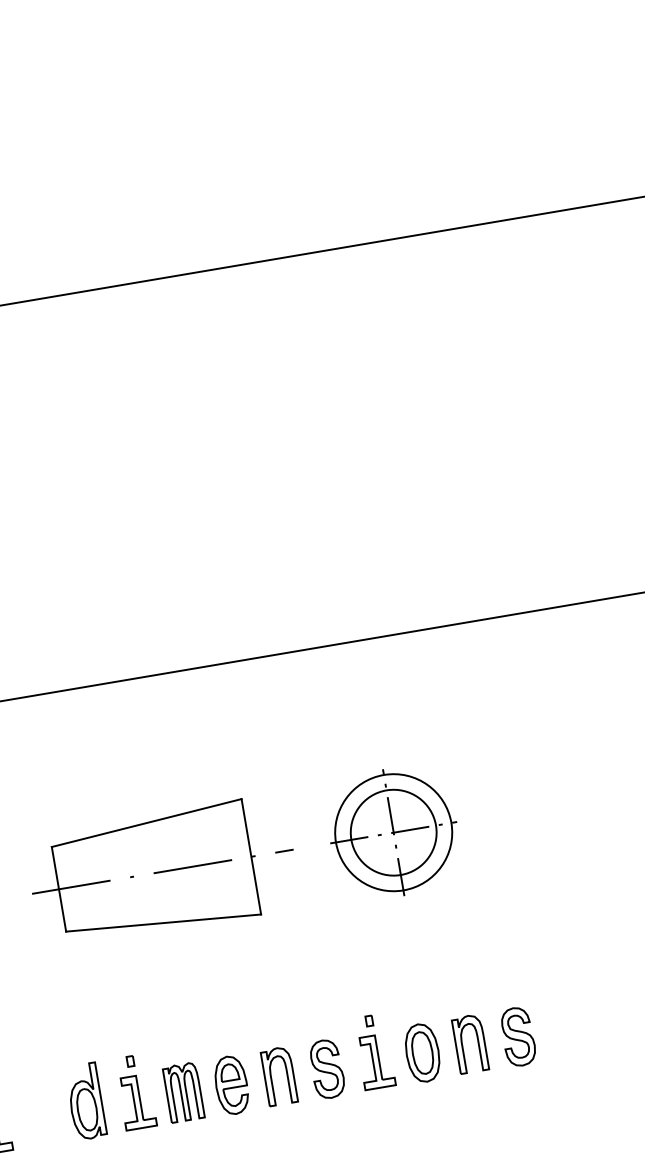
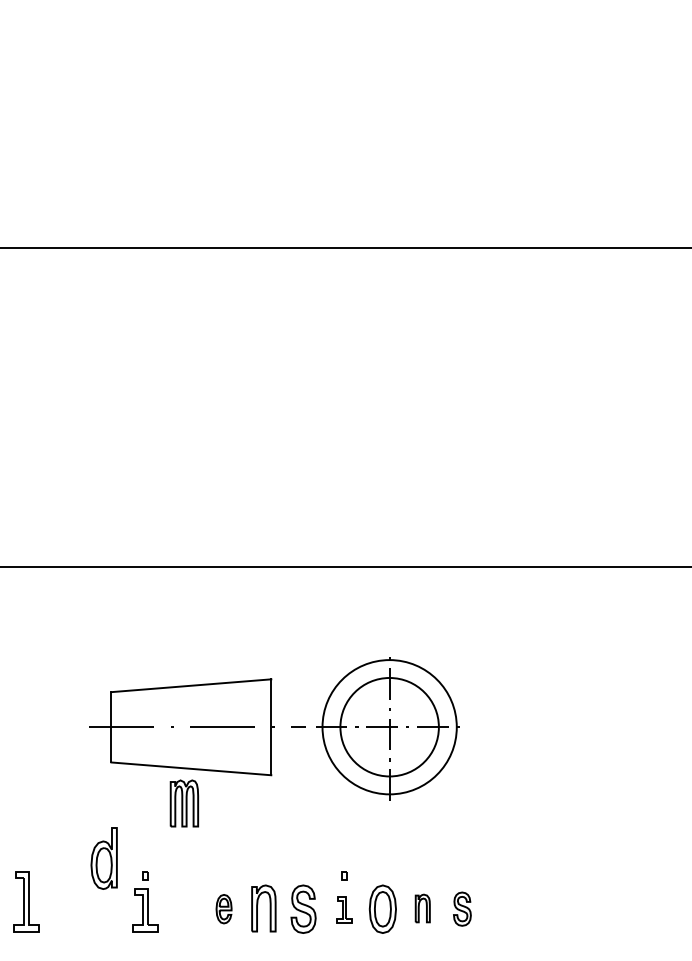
part: (393, 832) -> (389, 727), size x1.4
part: (518, 1035) -> (462, 908), size x0.7
part: (470, 1044) -> (422, 908), size x0.6
part: (376, 1062) -> (344, 910), size x0.6
part: (230, 1084) -> (223, 908), size x0.6
part: (183, 1092) -> (184, 803), moved
part: (85, 1101) -> (103, 858), moved

